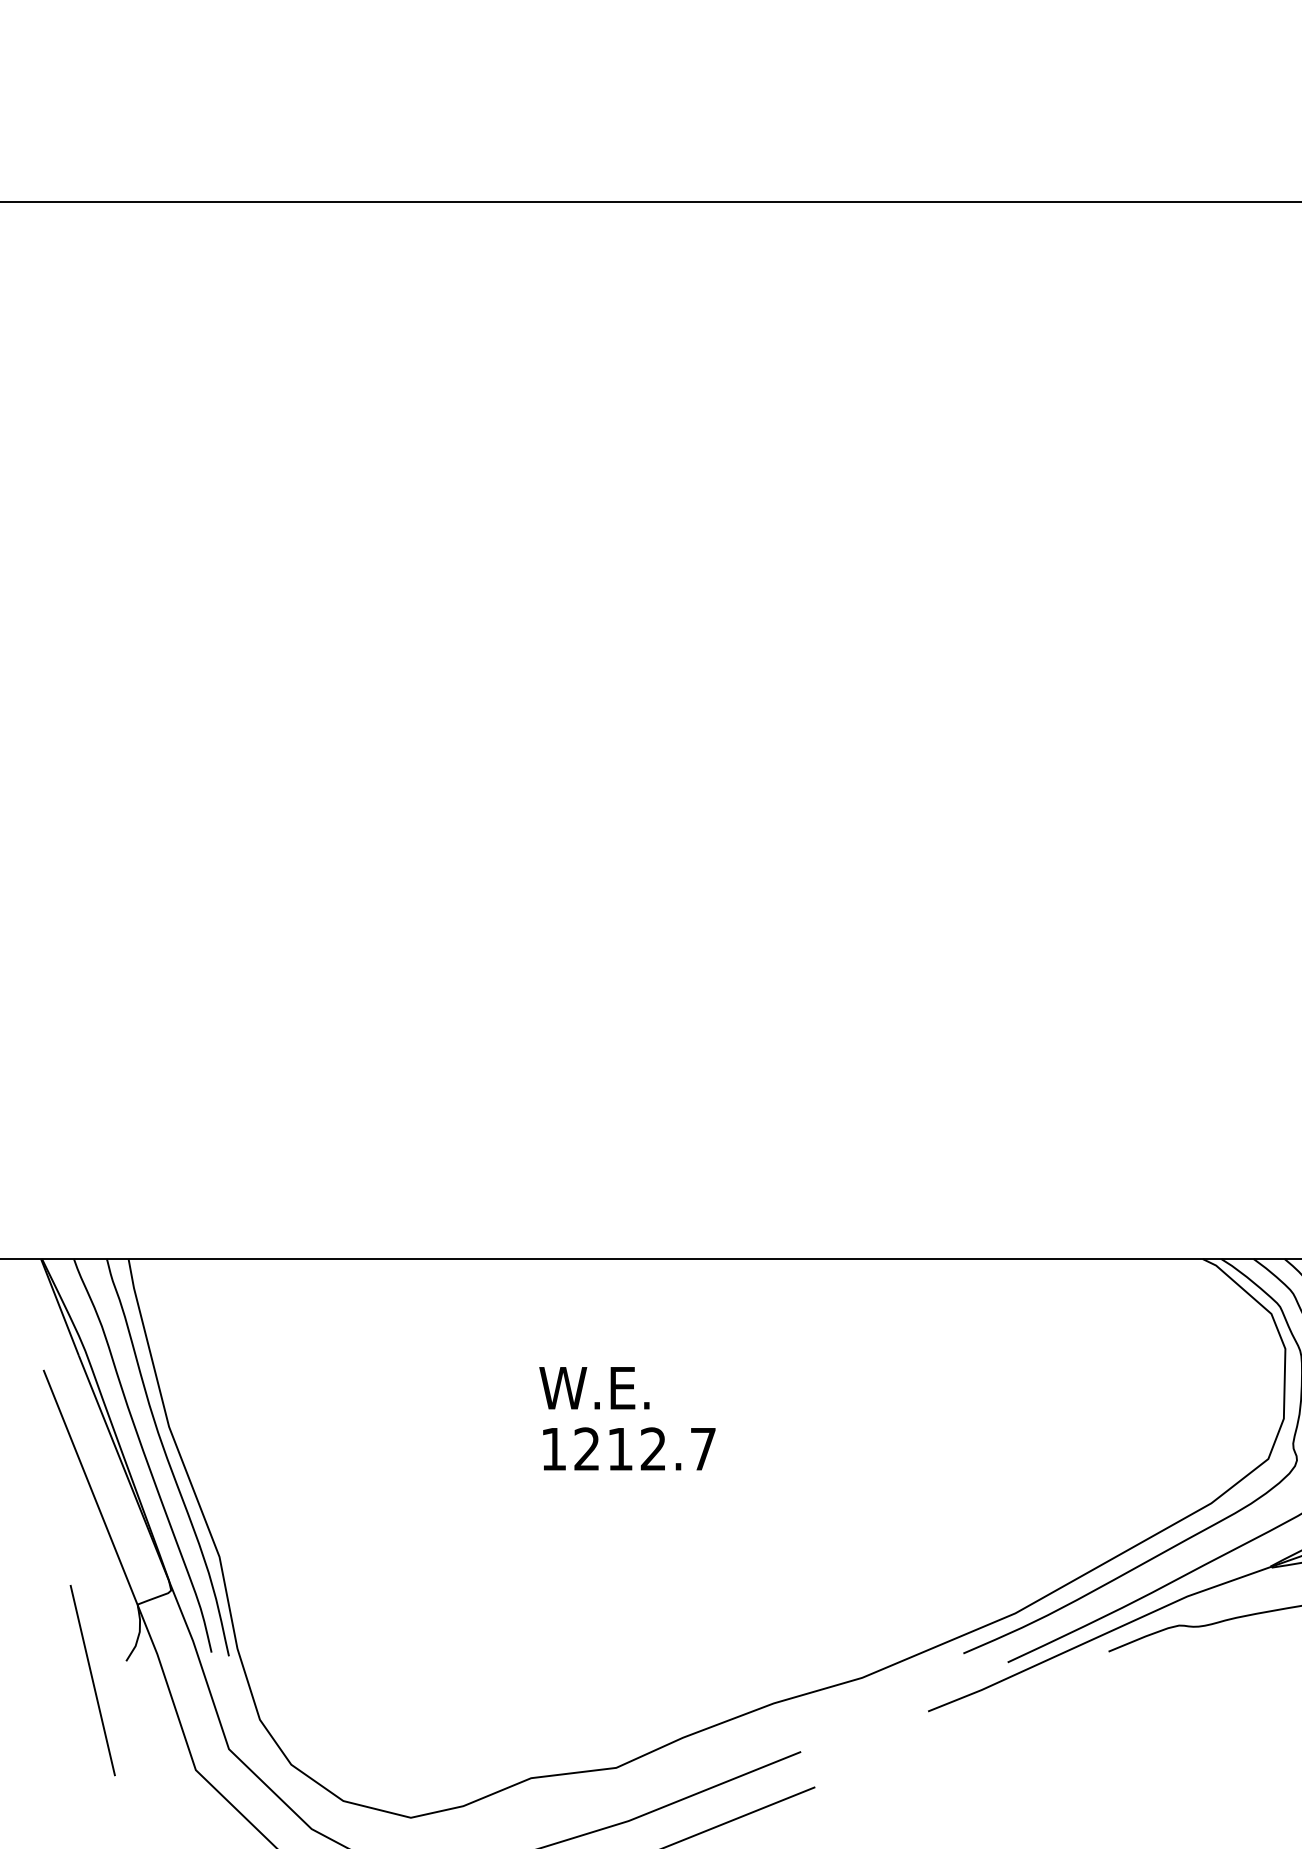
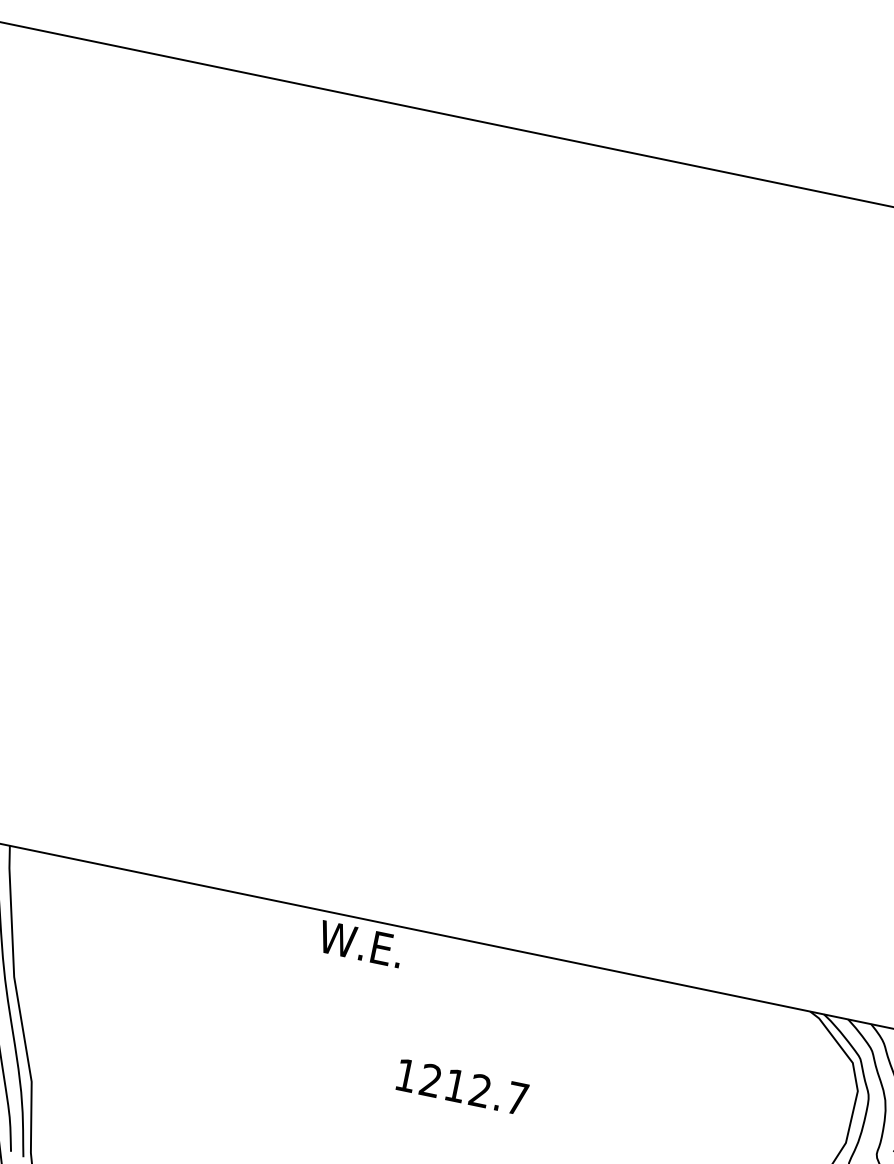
text: (594, 1388) -> (360, 944), moved
text: (629, 1448) -> (462, 1086), moved

